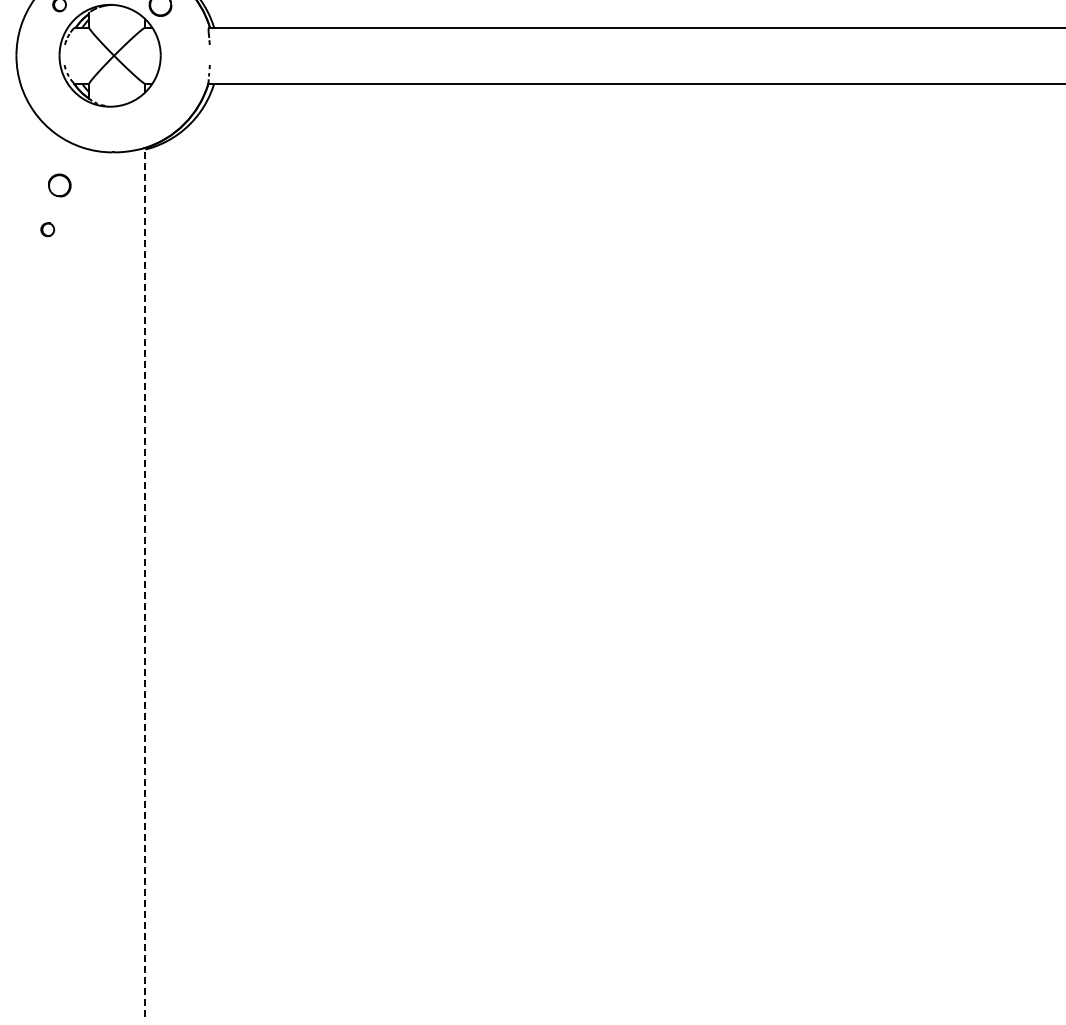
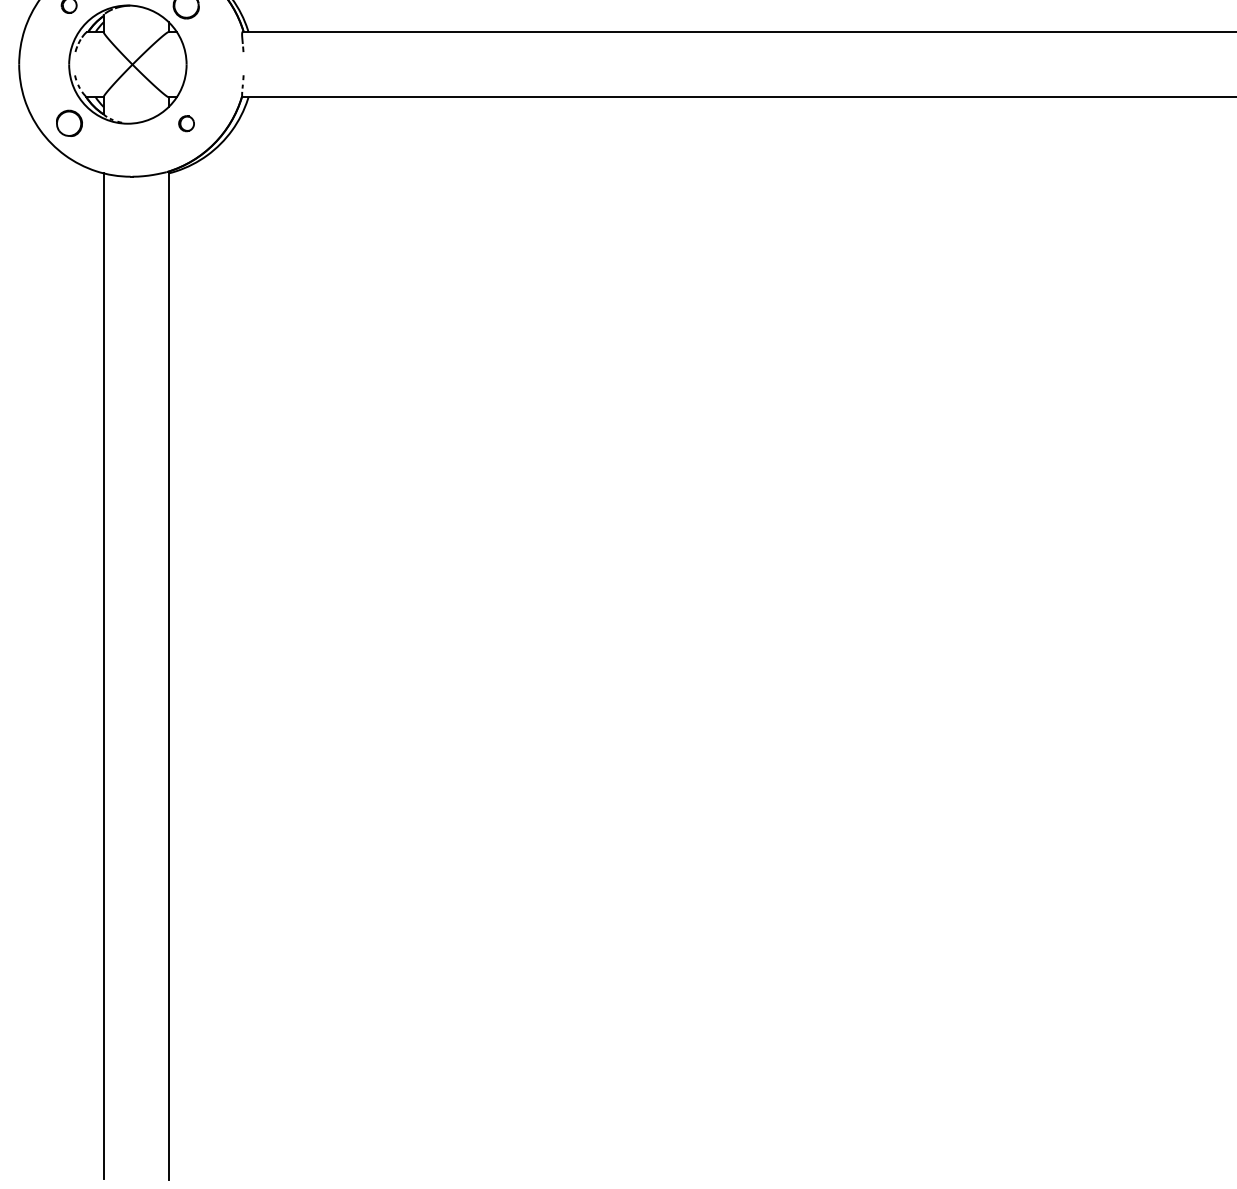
part: (59, 185) -> (69, 123), moved
part: (47, 229) -> (186, 123), moved
line: (89, 582) -> (103, 675), added
line: (145, 582) -> (168, 675), dashed -> solid

